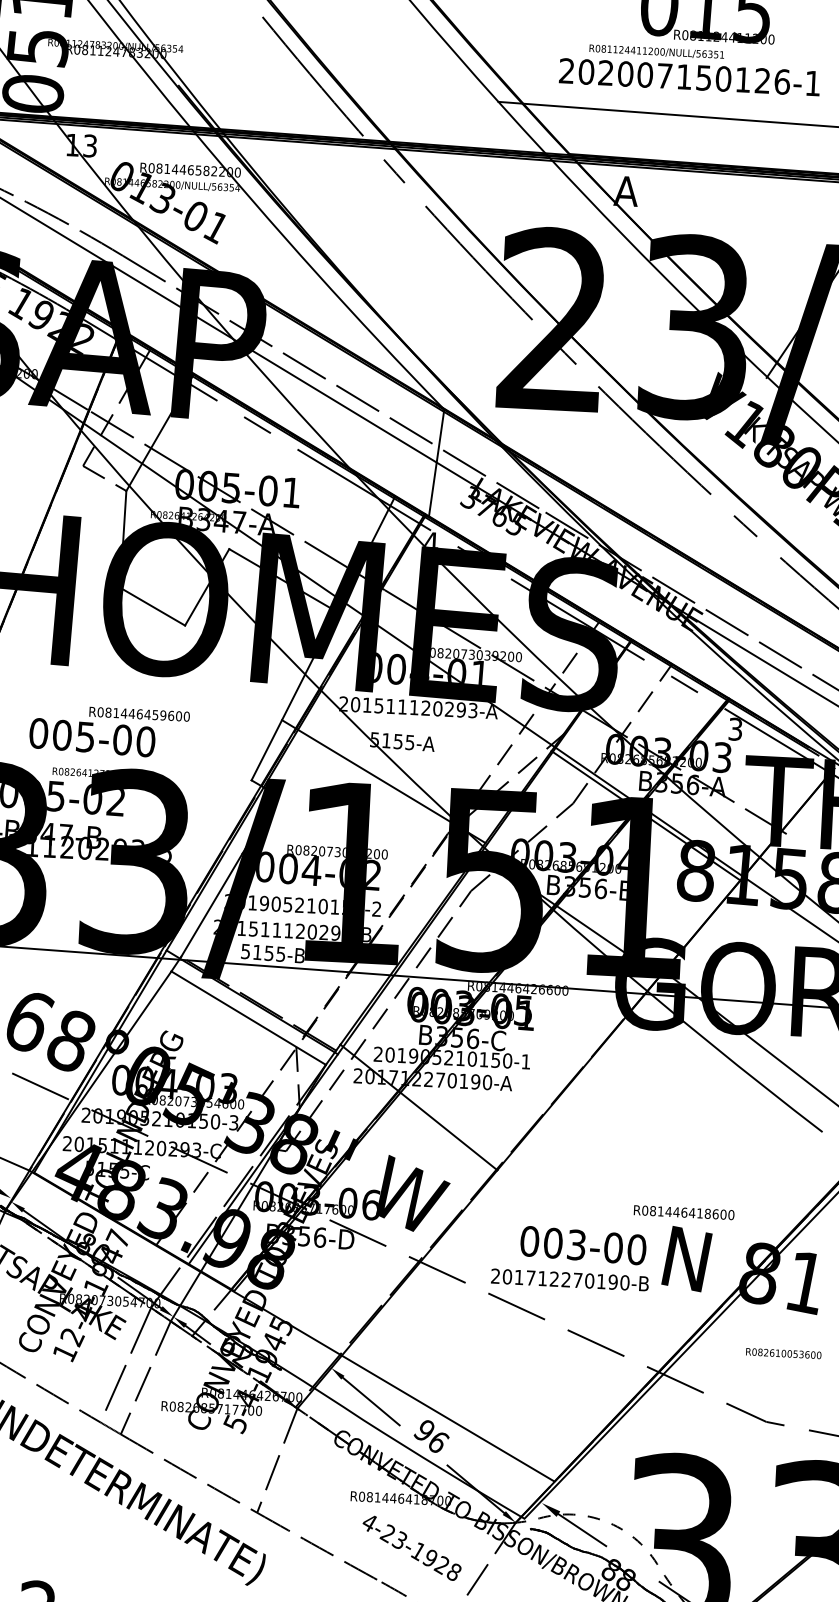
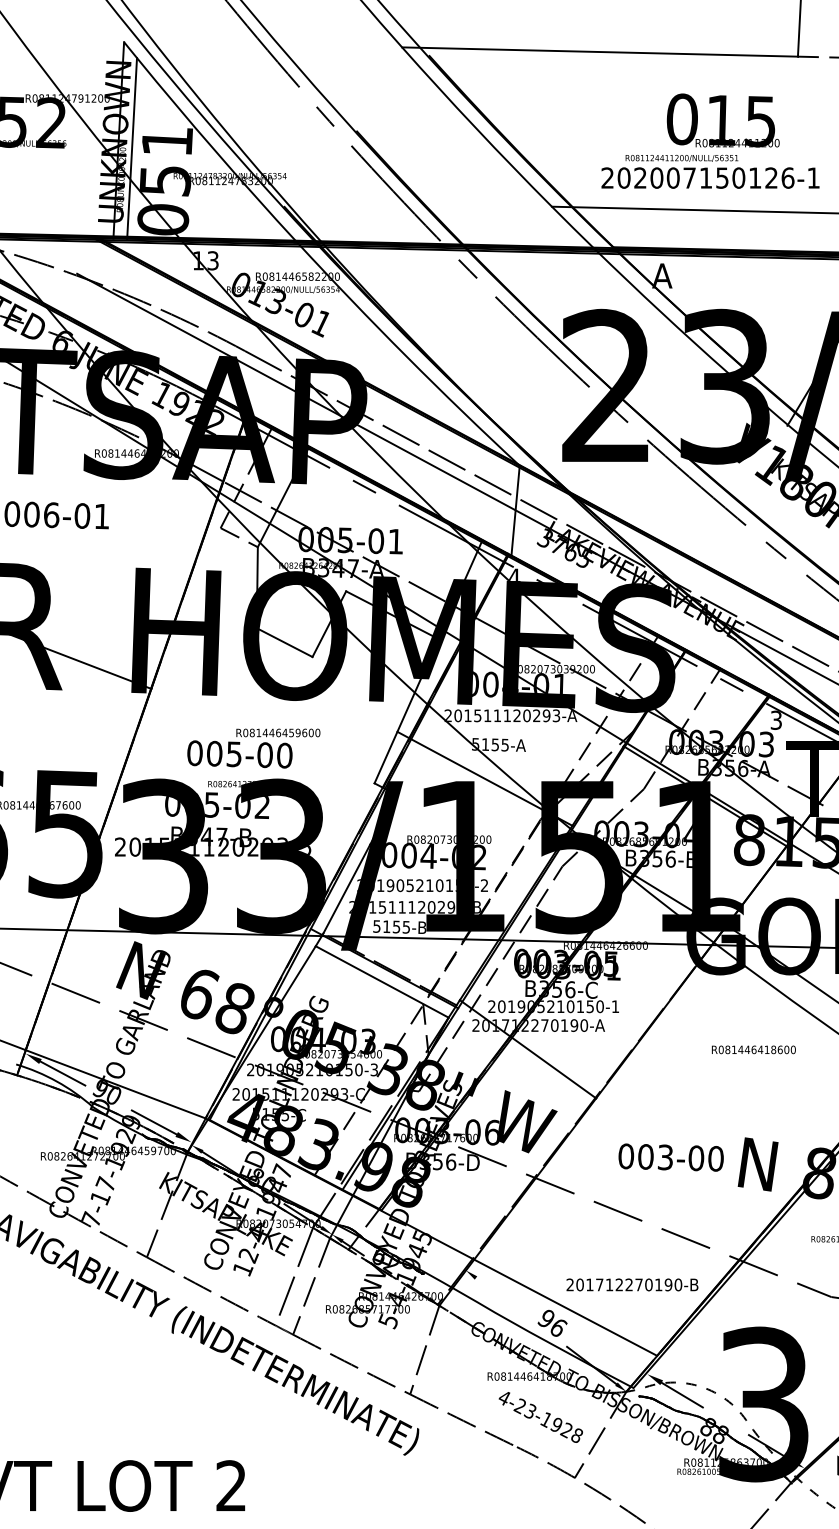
text: (683, 1212) -> (753, 1049), moved
text: (570, 1279) -> (632, 1284), moved
line: (371, 1401) -> (500, 1296), removed

